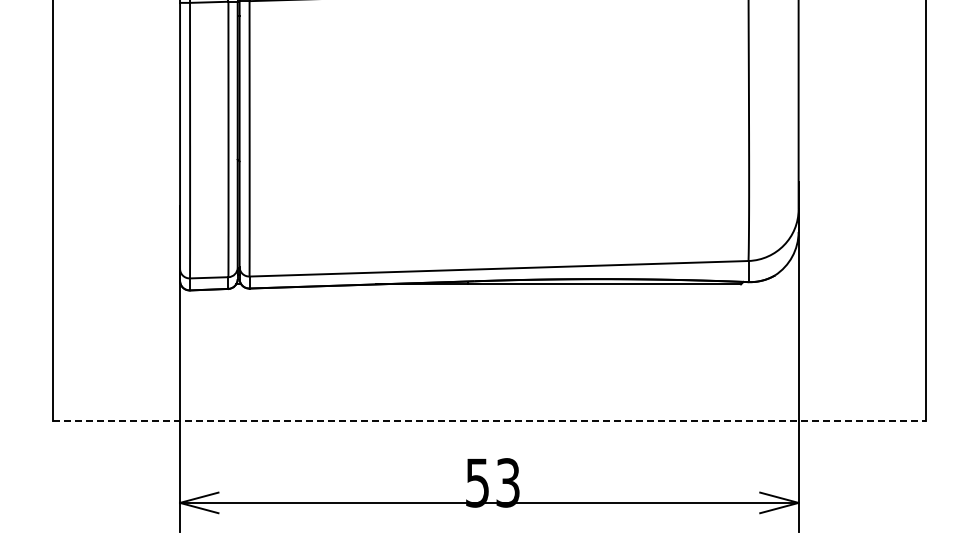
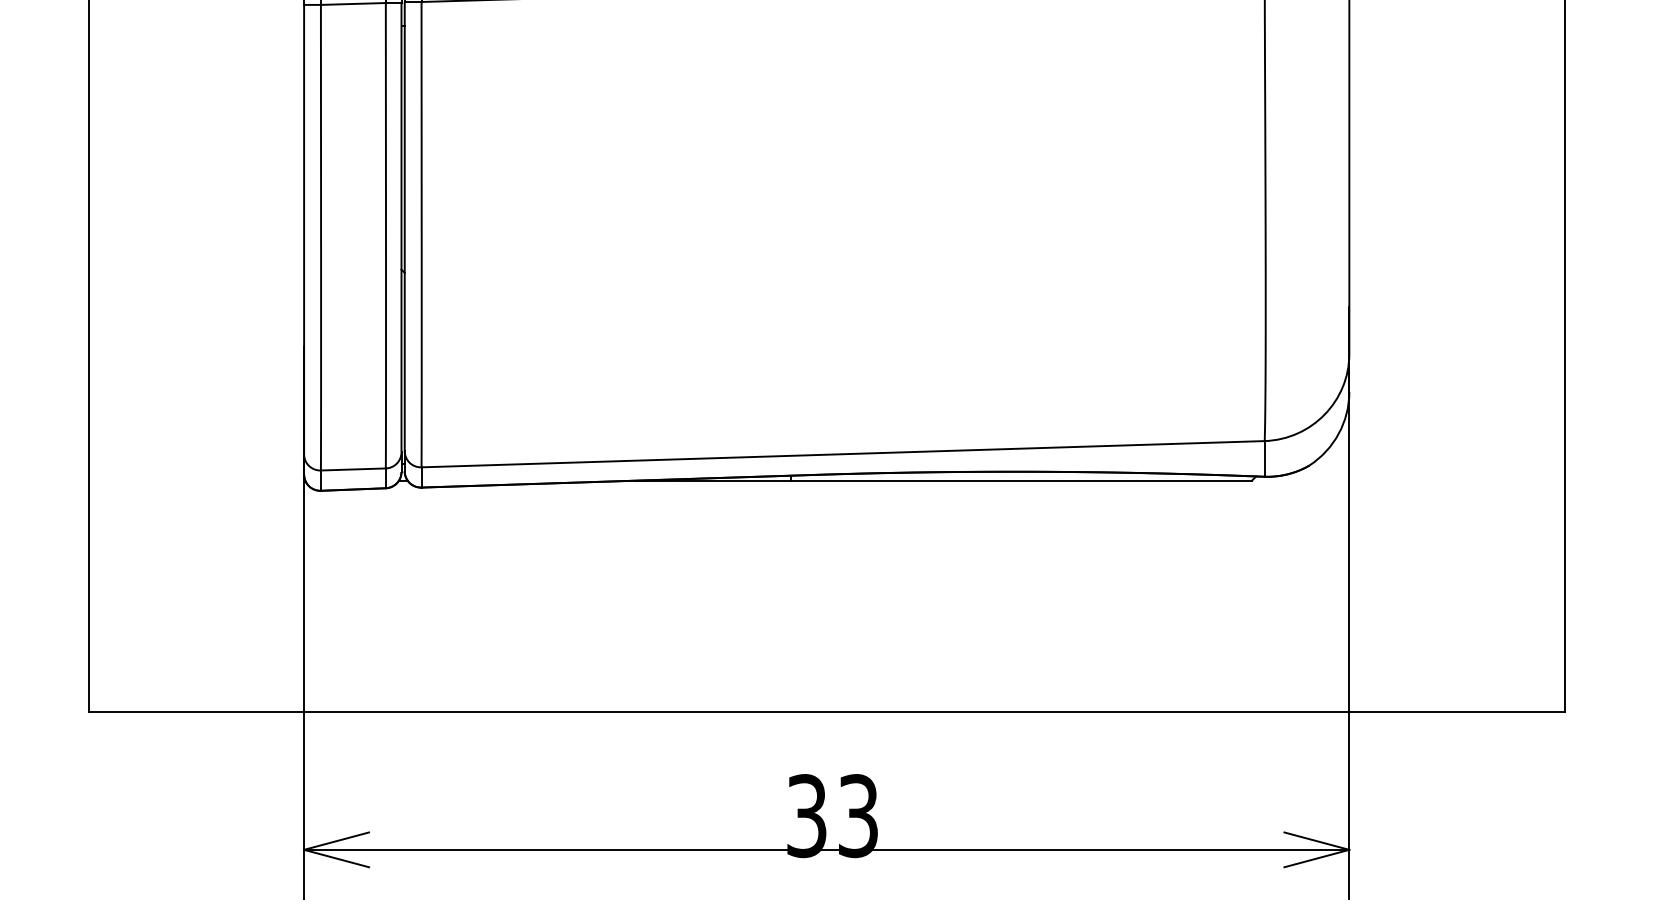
line: (489, 421) -> (827, 712), dashed -> solid
text: (477, 482) -> (806, 815), 53 -> 33

